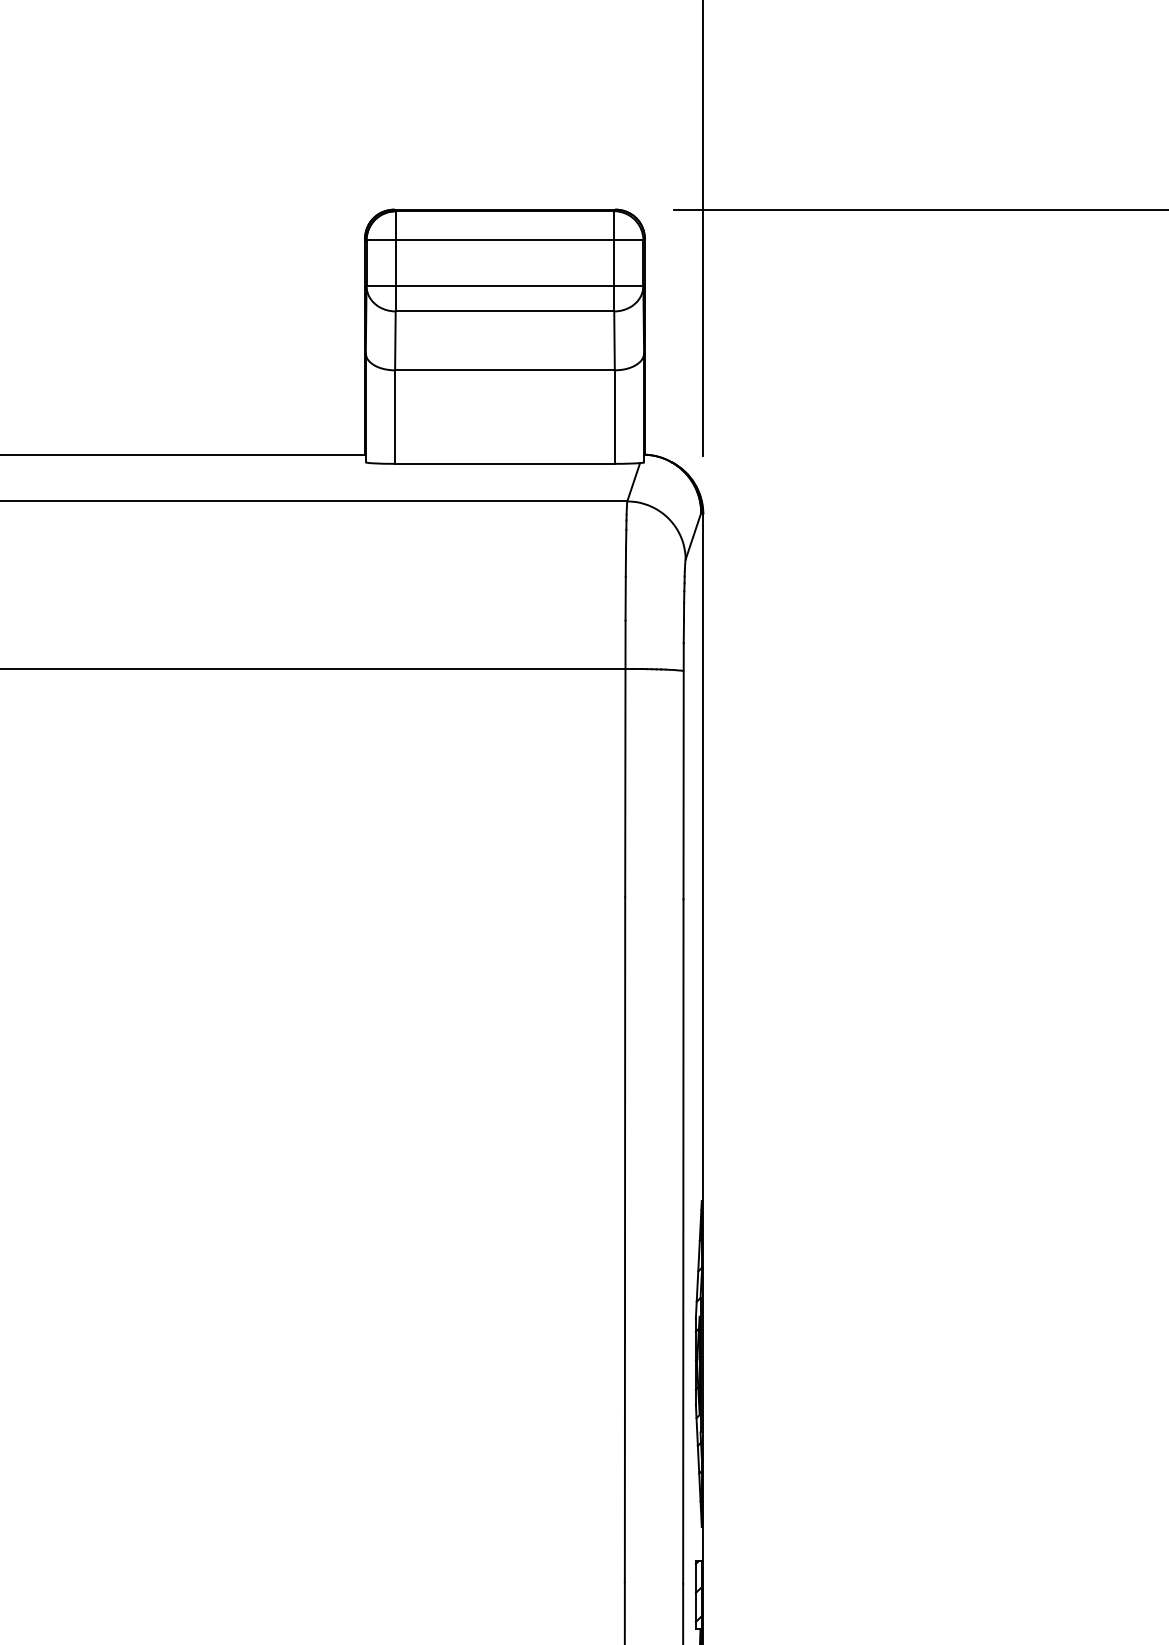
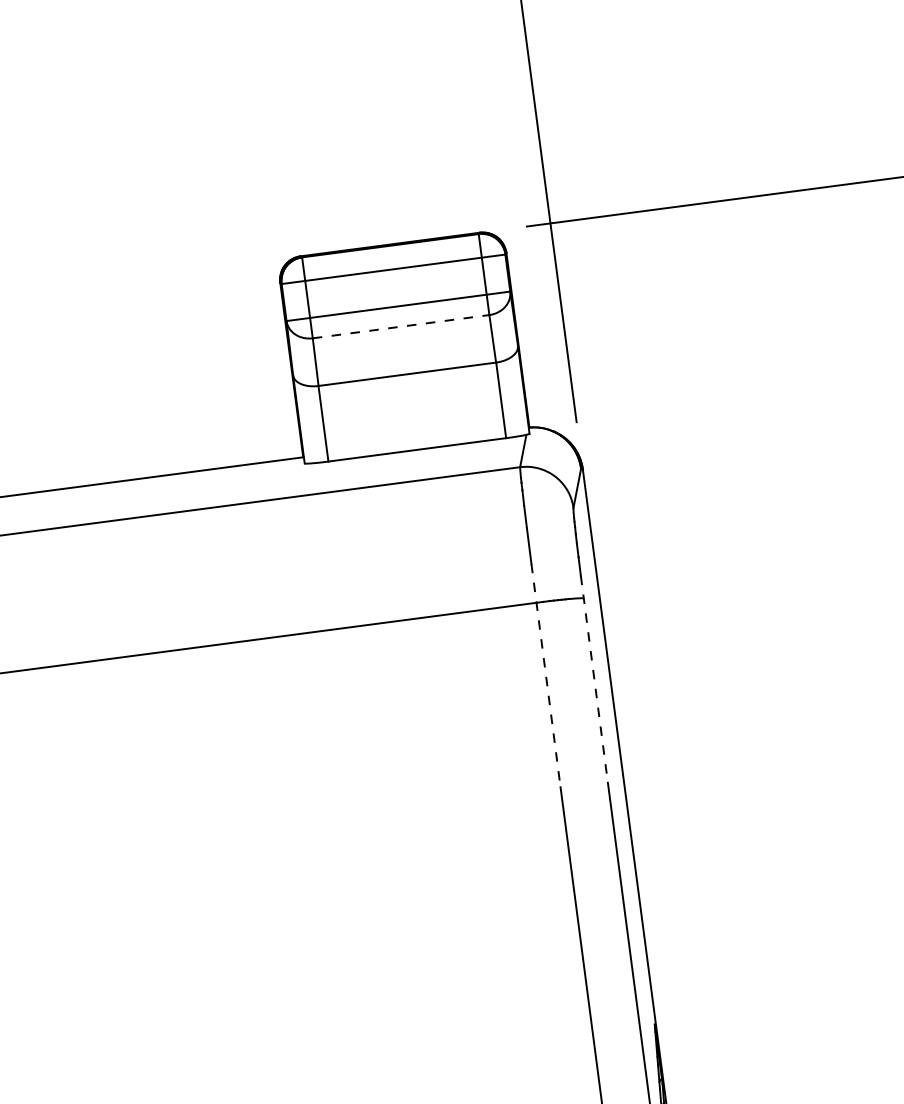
line: (505, 311) -> (401, 326), solid -> dashed
line: (625, 759) -> (546, 675), solid -> dashed
line: (683, 771) -> (594, 679), solid -> dashed

